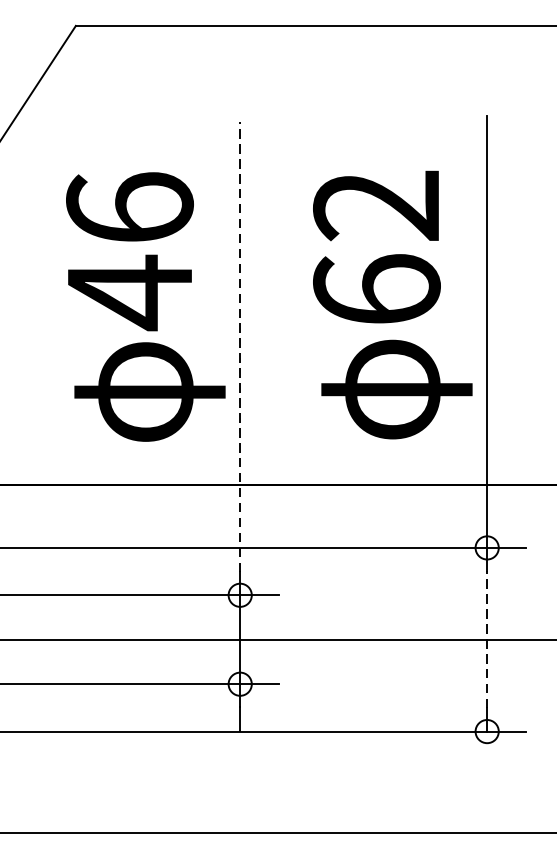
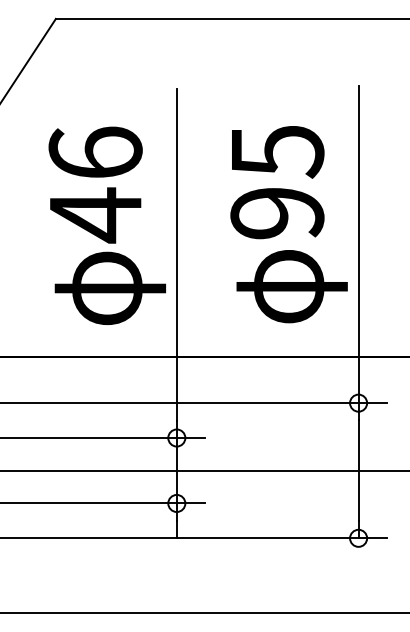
text: (377, 248) -> (277, 182), 62 -> 95
line: (239, 347) -> (176, 255), dashed -> solid
line: (487, 639) -> (358, 470), dashed -> solid

